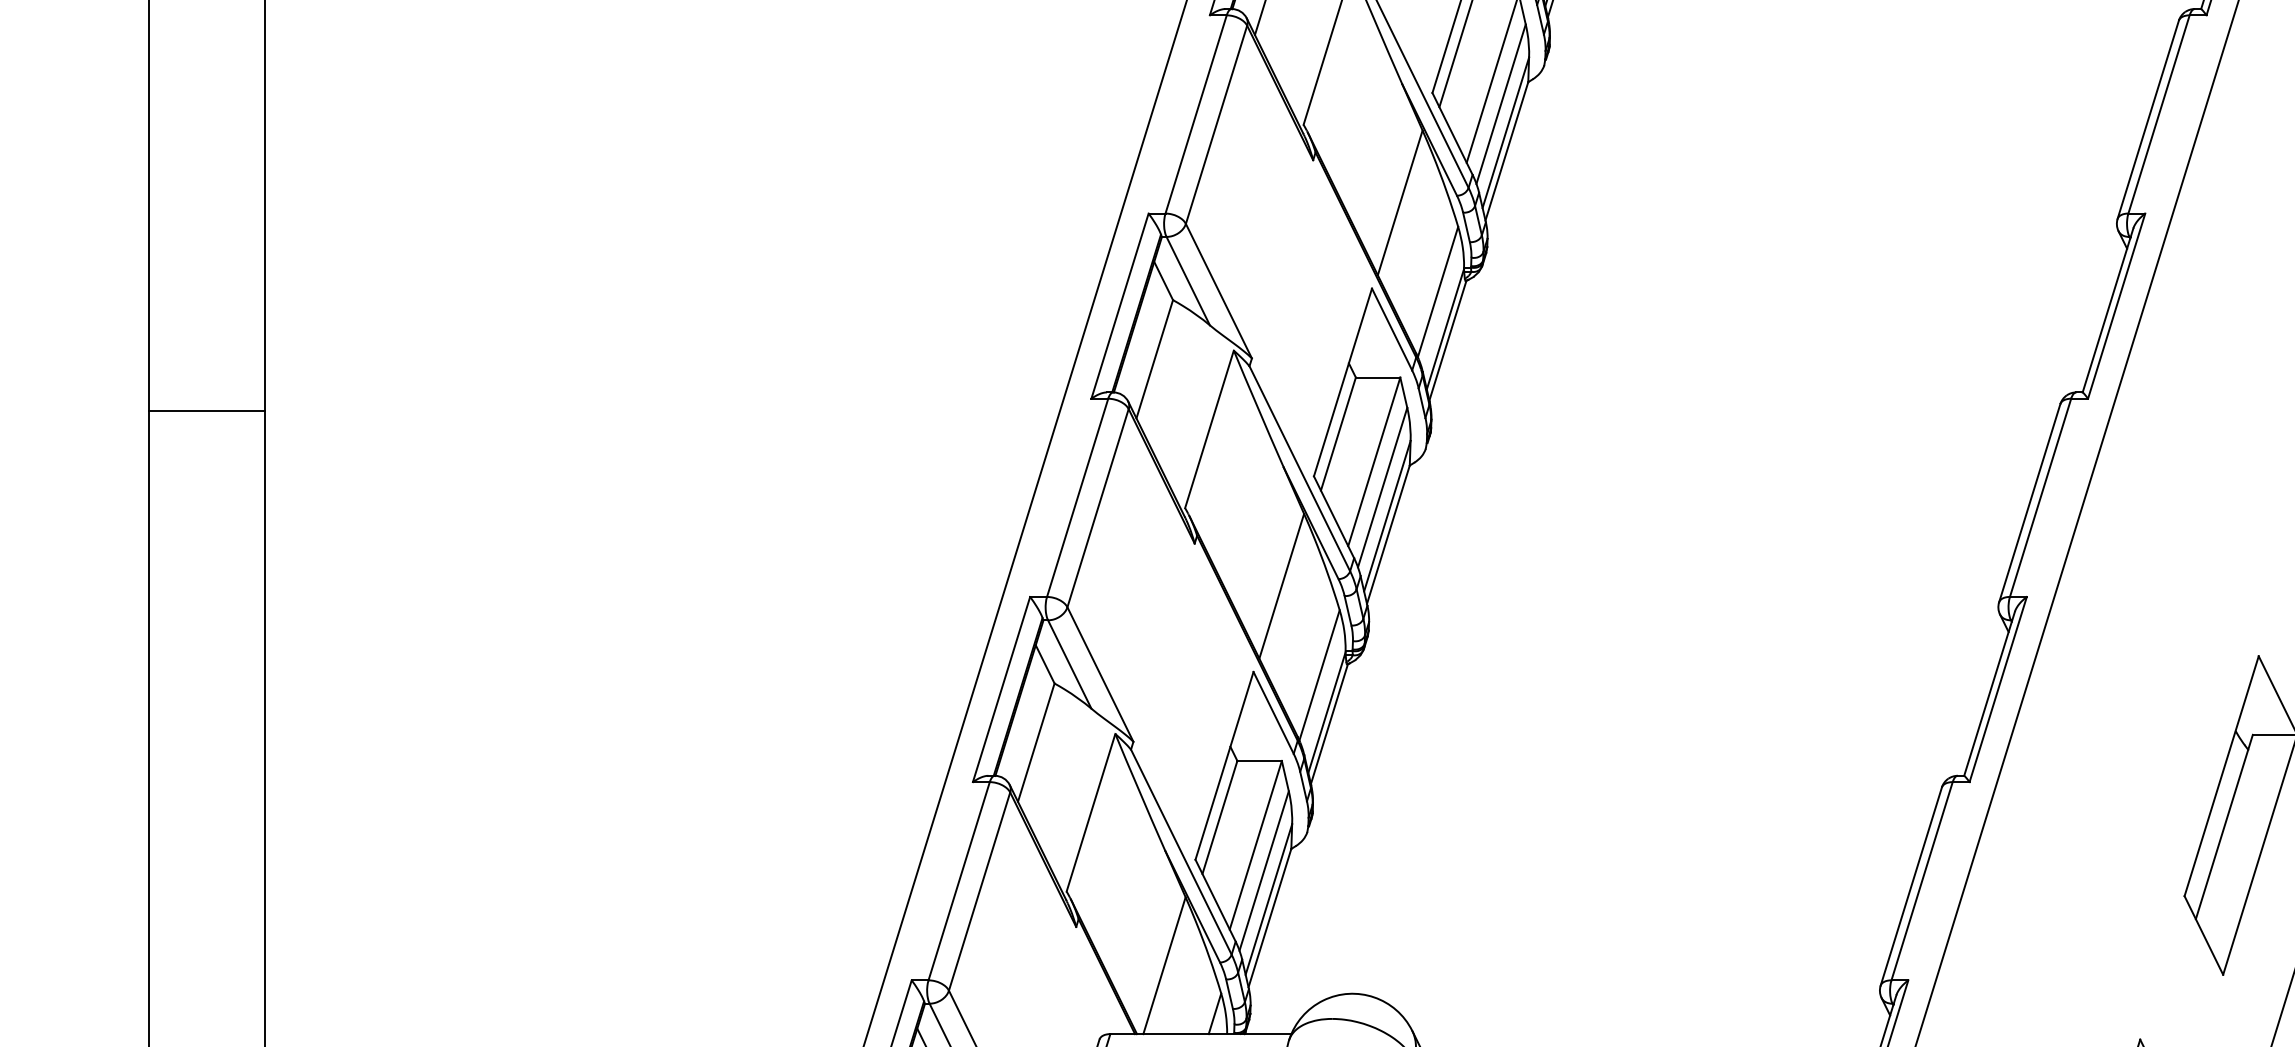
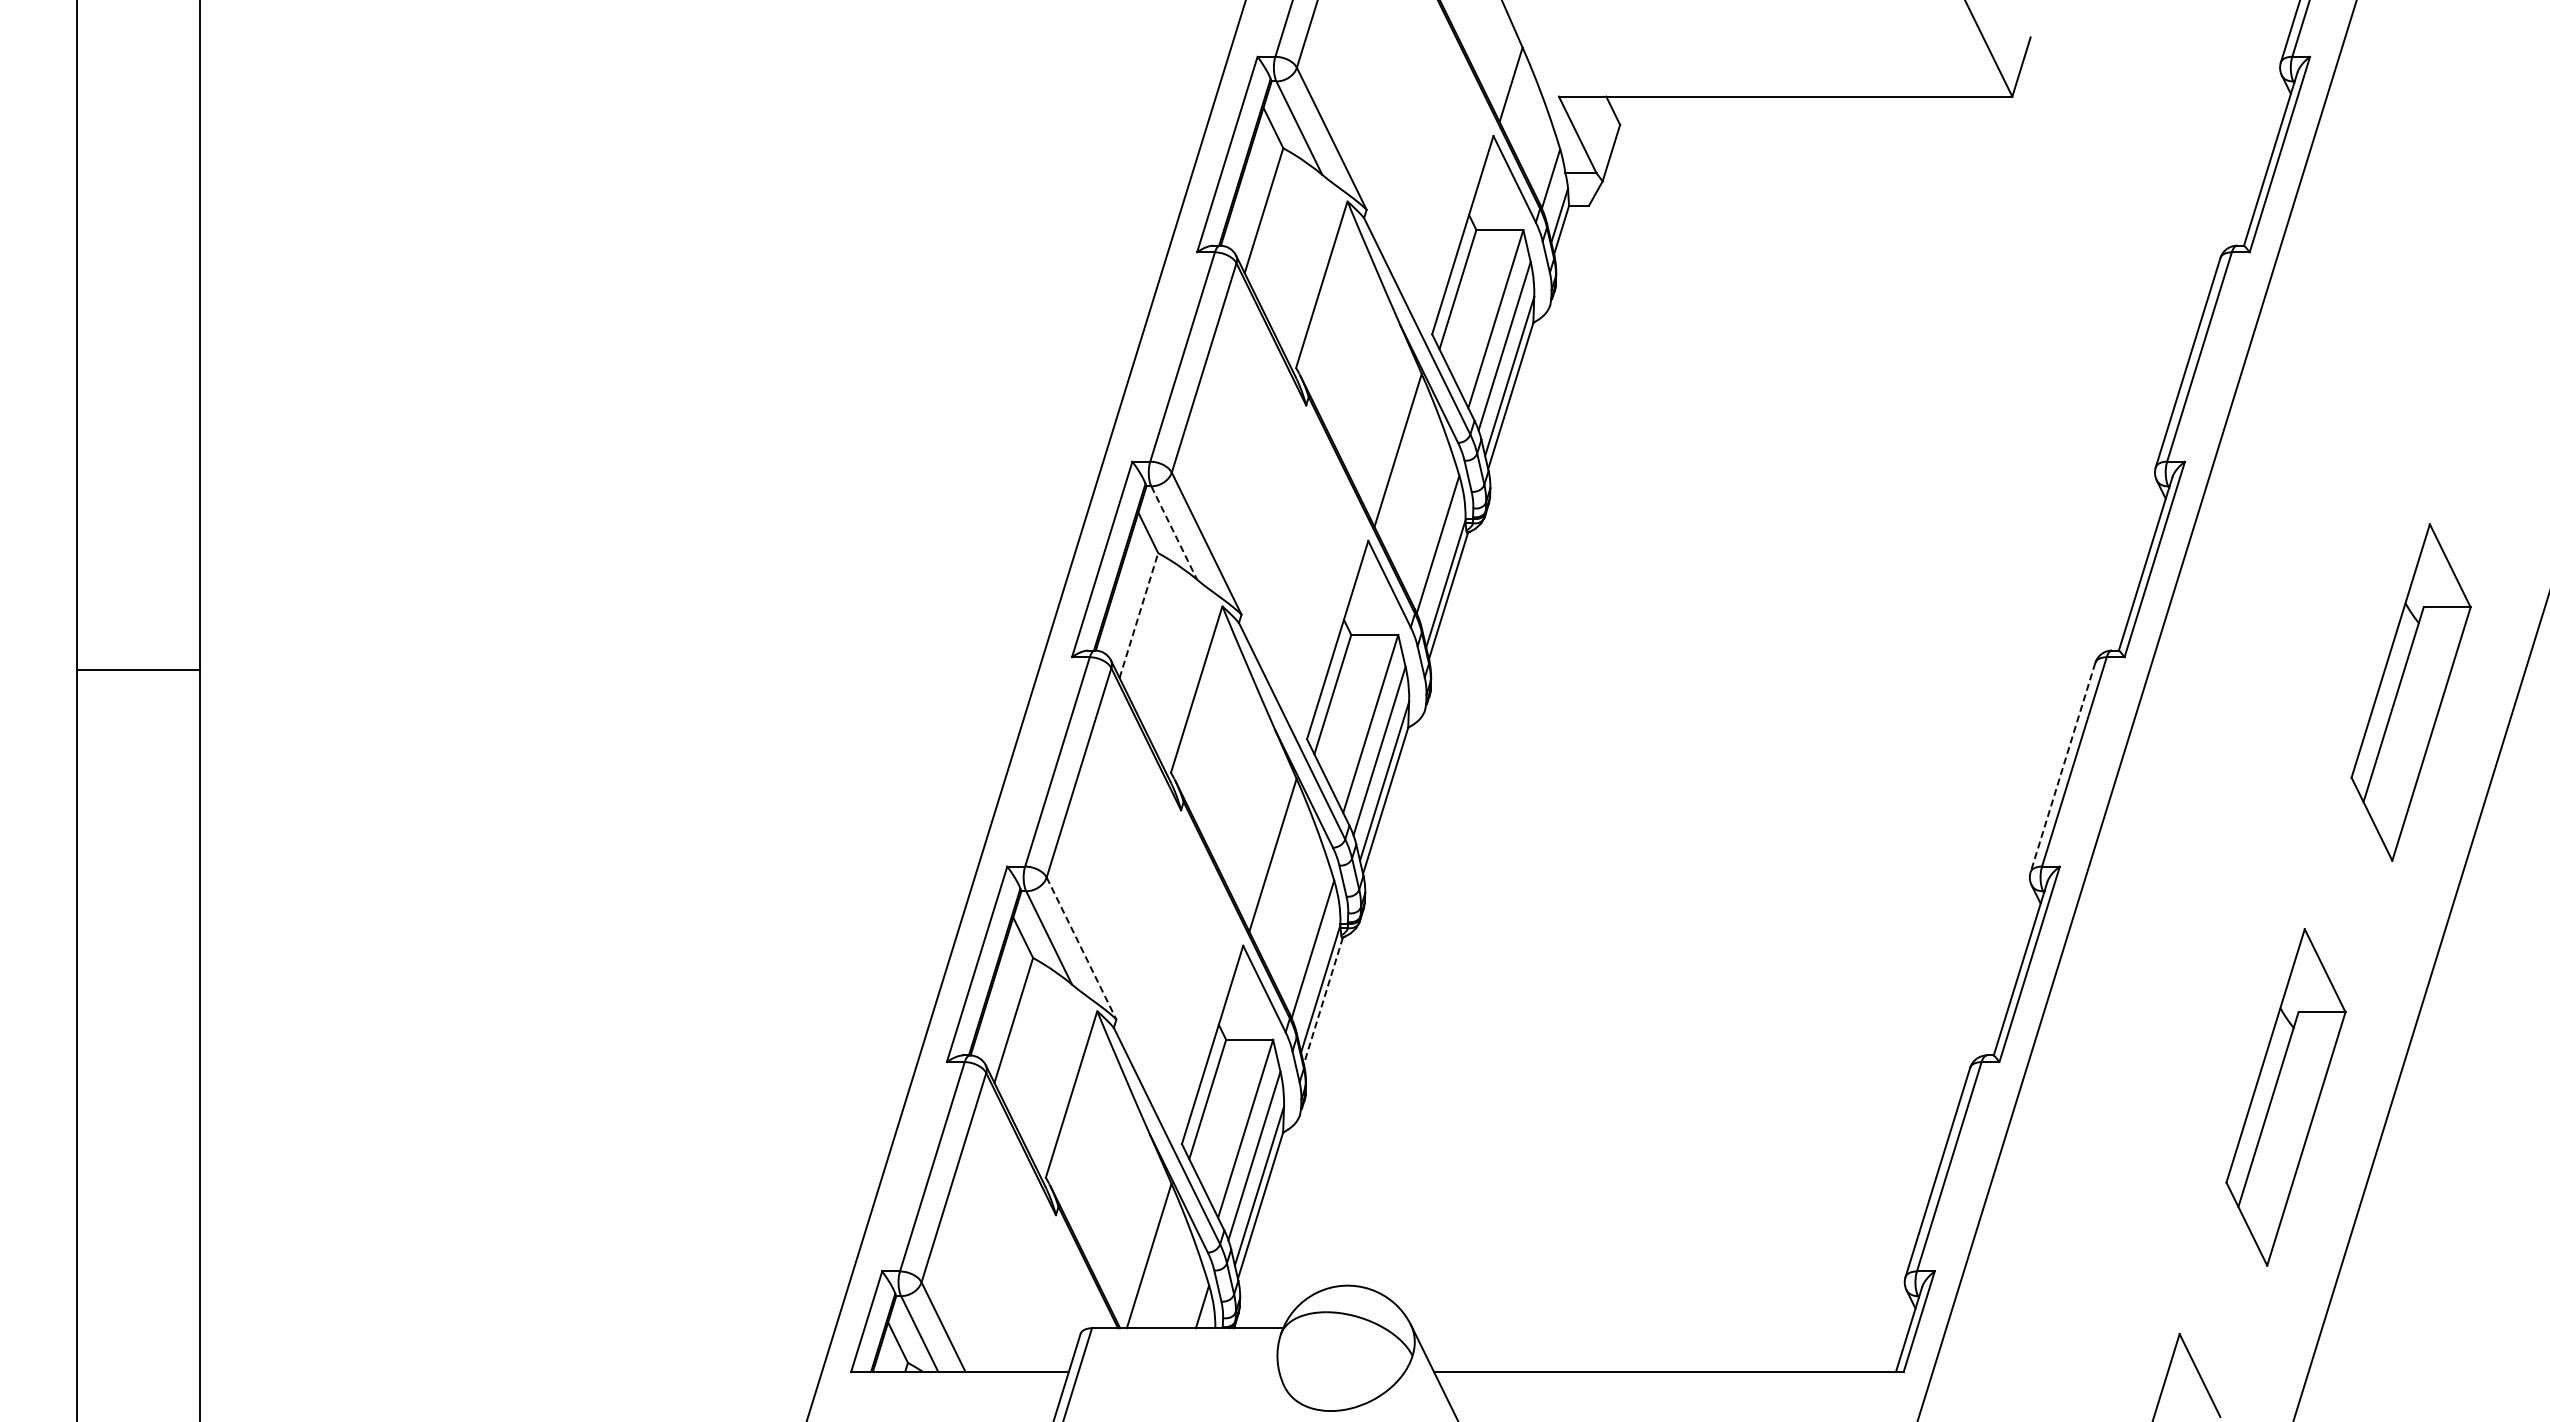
line: (1188, 281) -> (1174, 533), solid -> dashed
line: (1155, 359) -> (1139, 615), solid -> dashed
line: (2029, 503) -> (2062, 767), solid -> dashed
line: (1100, 674) -> (1081, 948), solid -> dashed
line: (1329, 724) -> (1323, 1001), solid -> dashed

